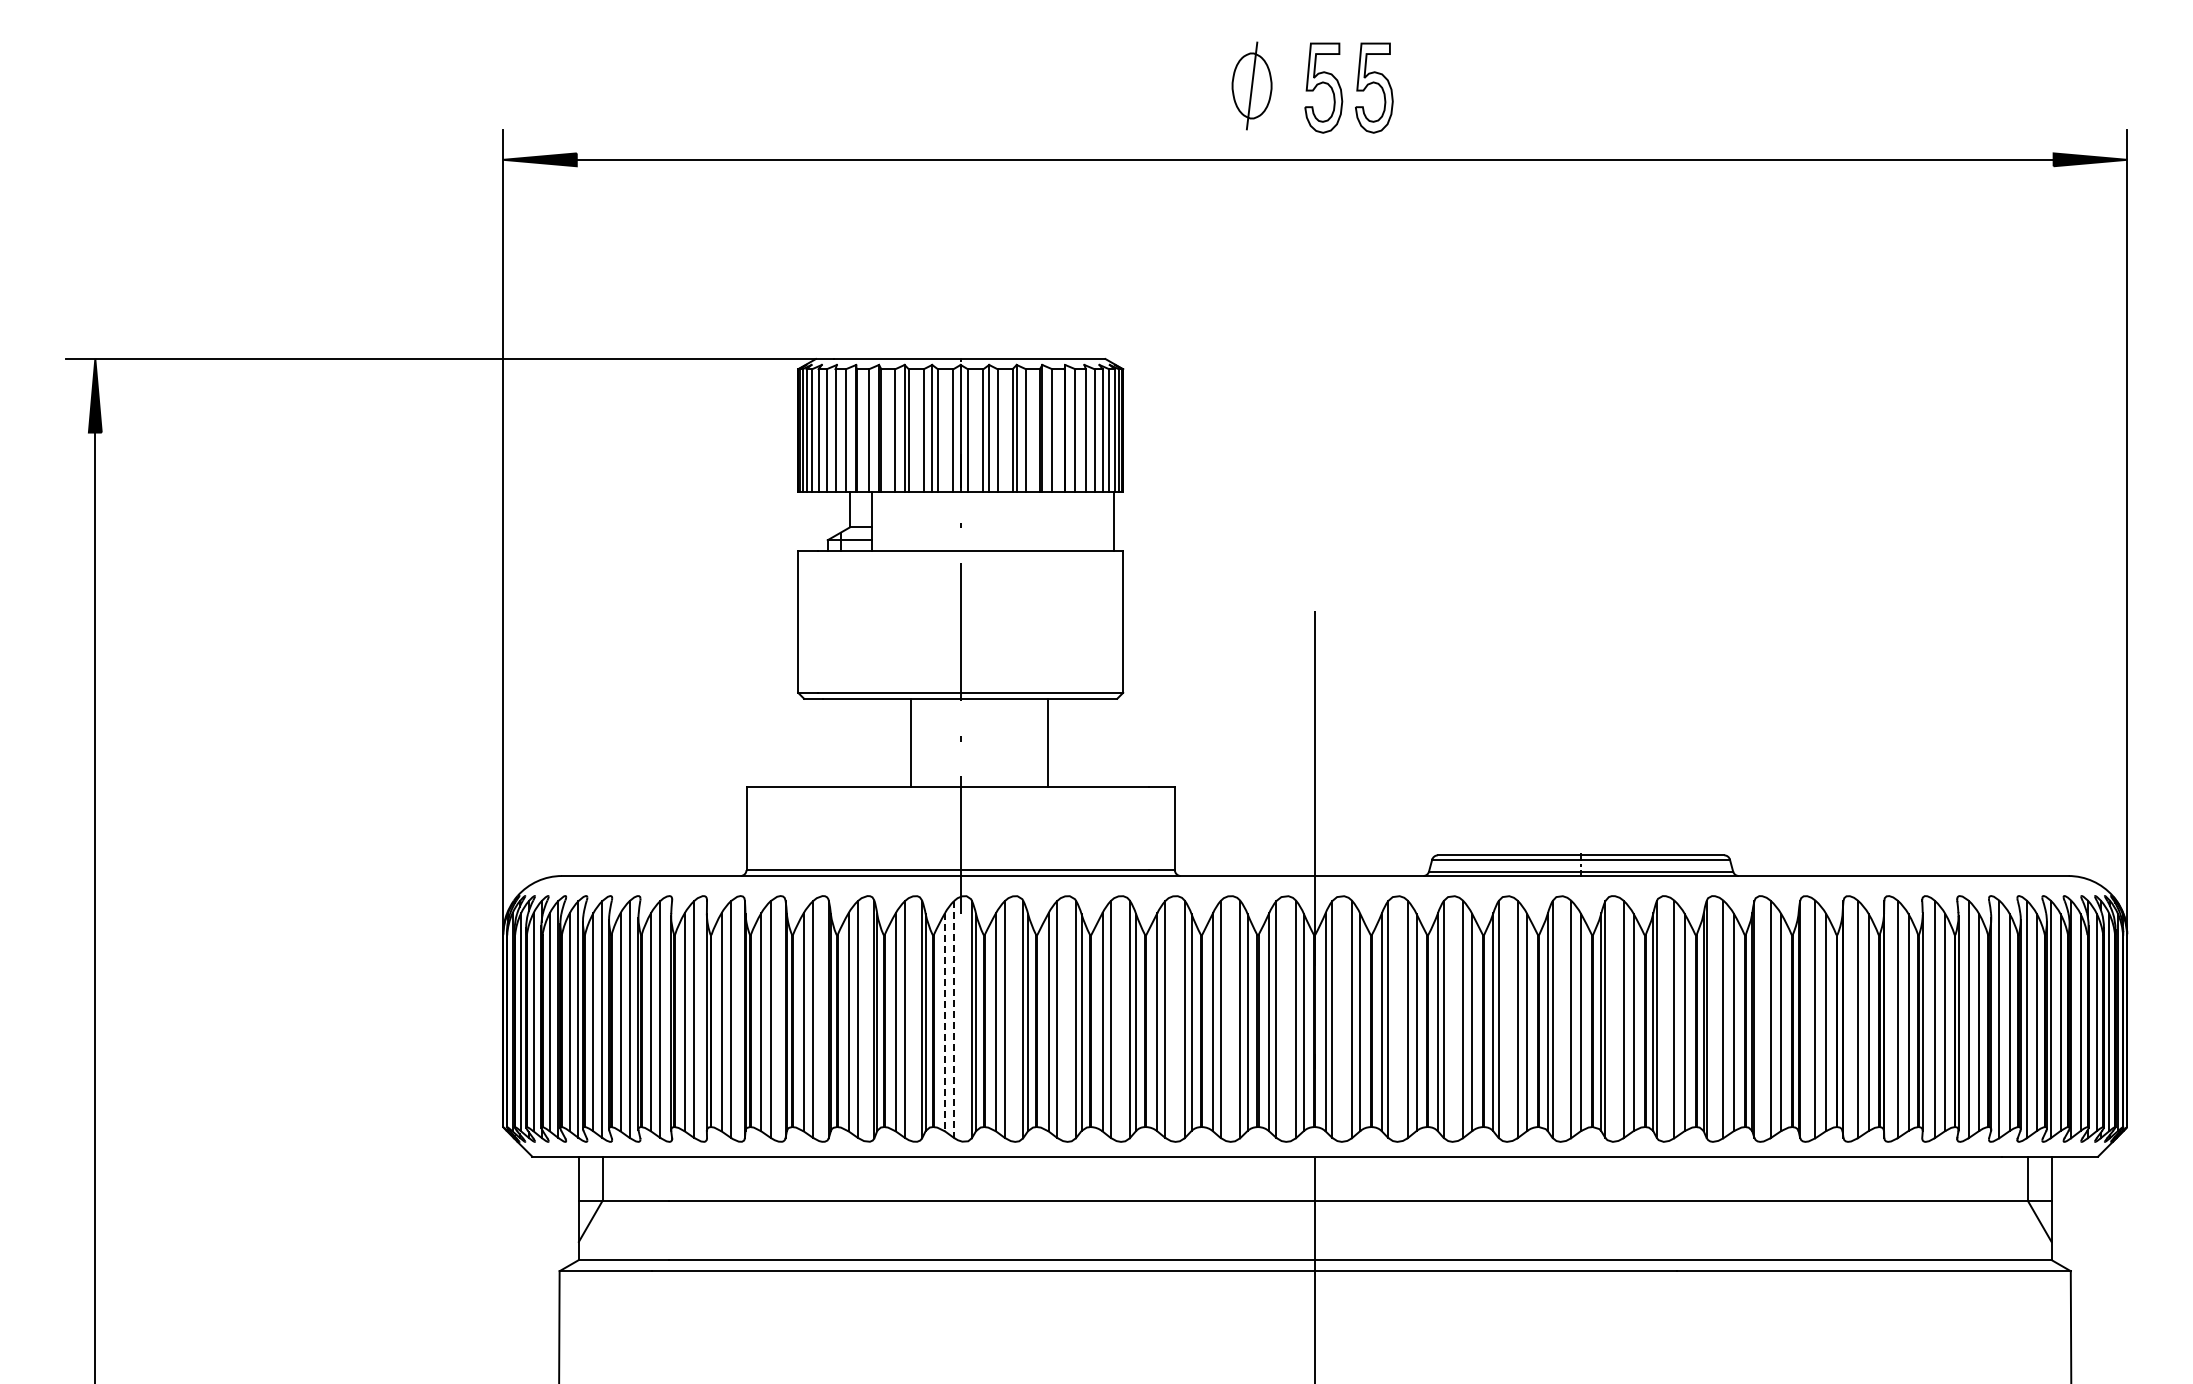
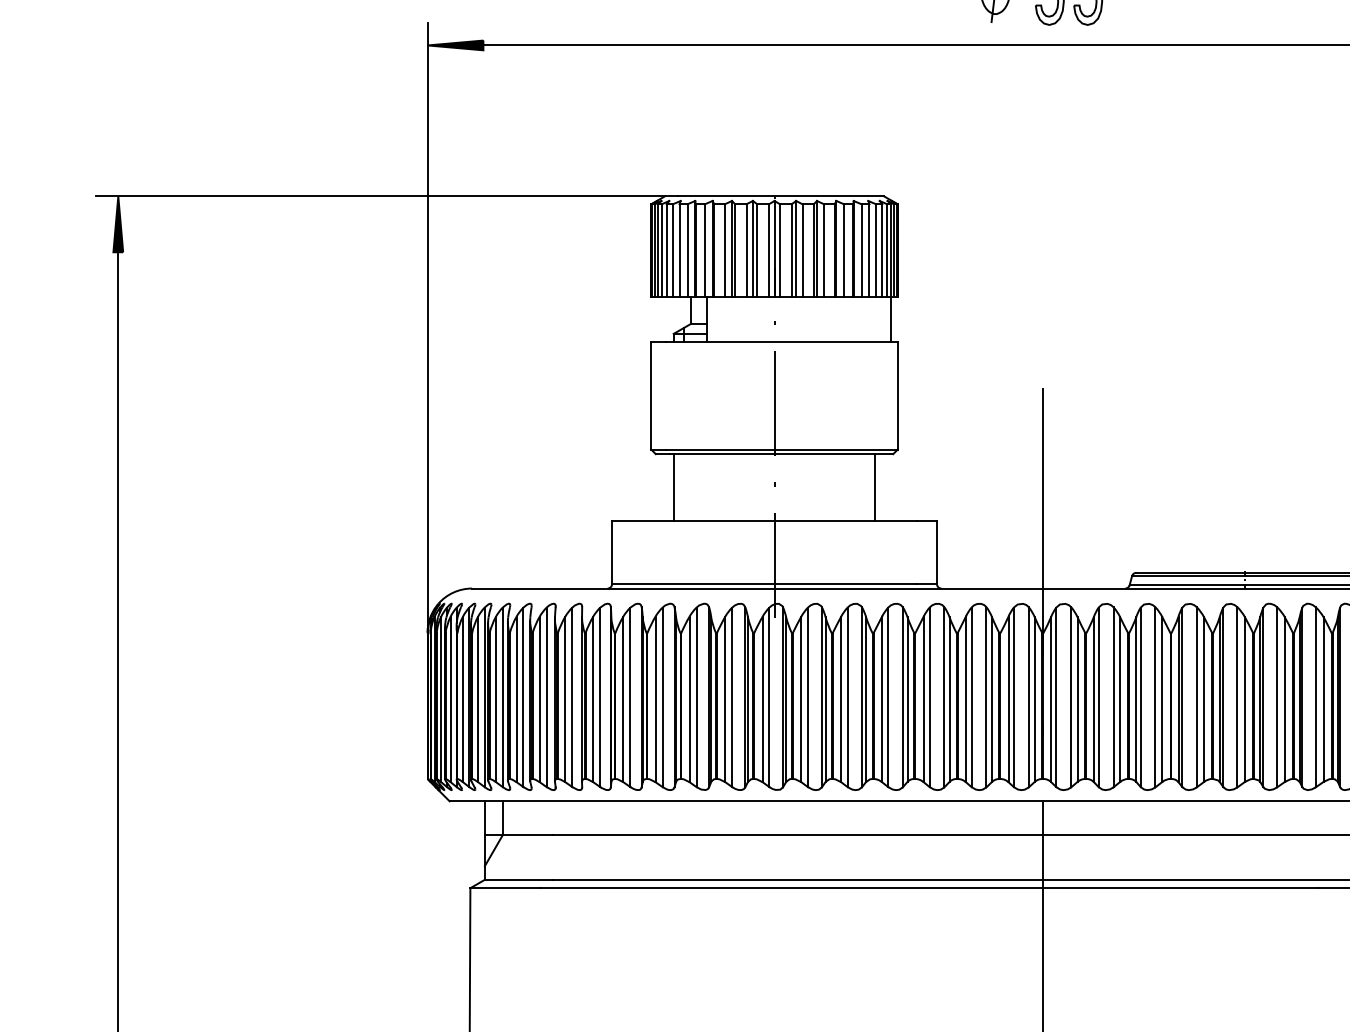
line: (910, 742) -> (673, 487), moved
line: (1047, 742) -> (875, 487), moved
line: (953, 1020) -> (769, 698), dashed -> solid
line: (945, 1022) -> (763, 699), dashed -> solid

